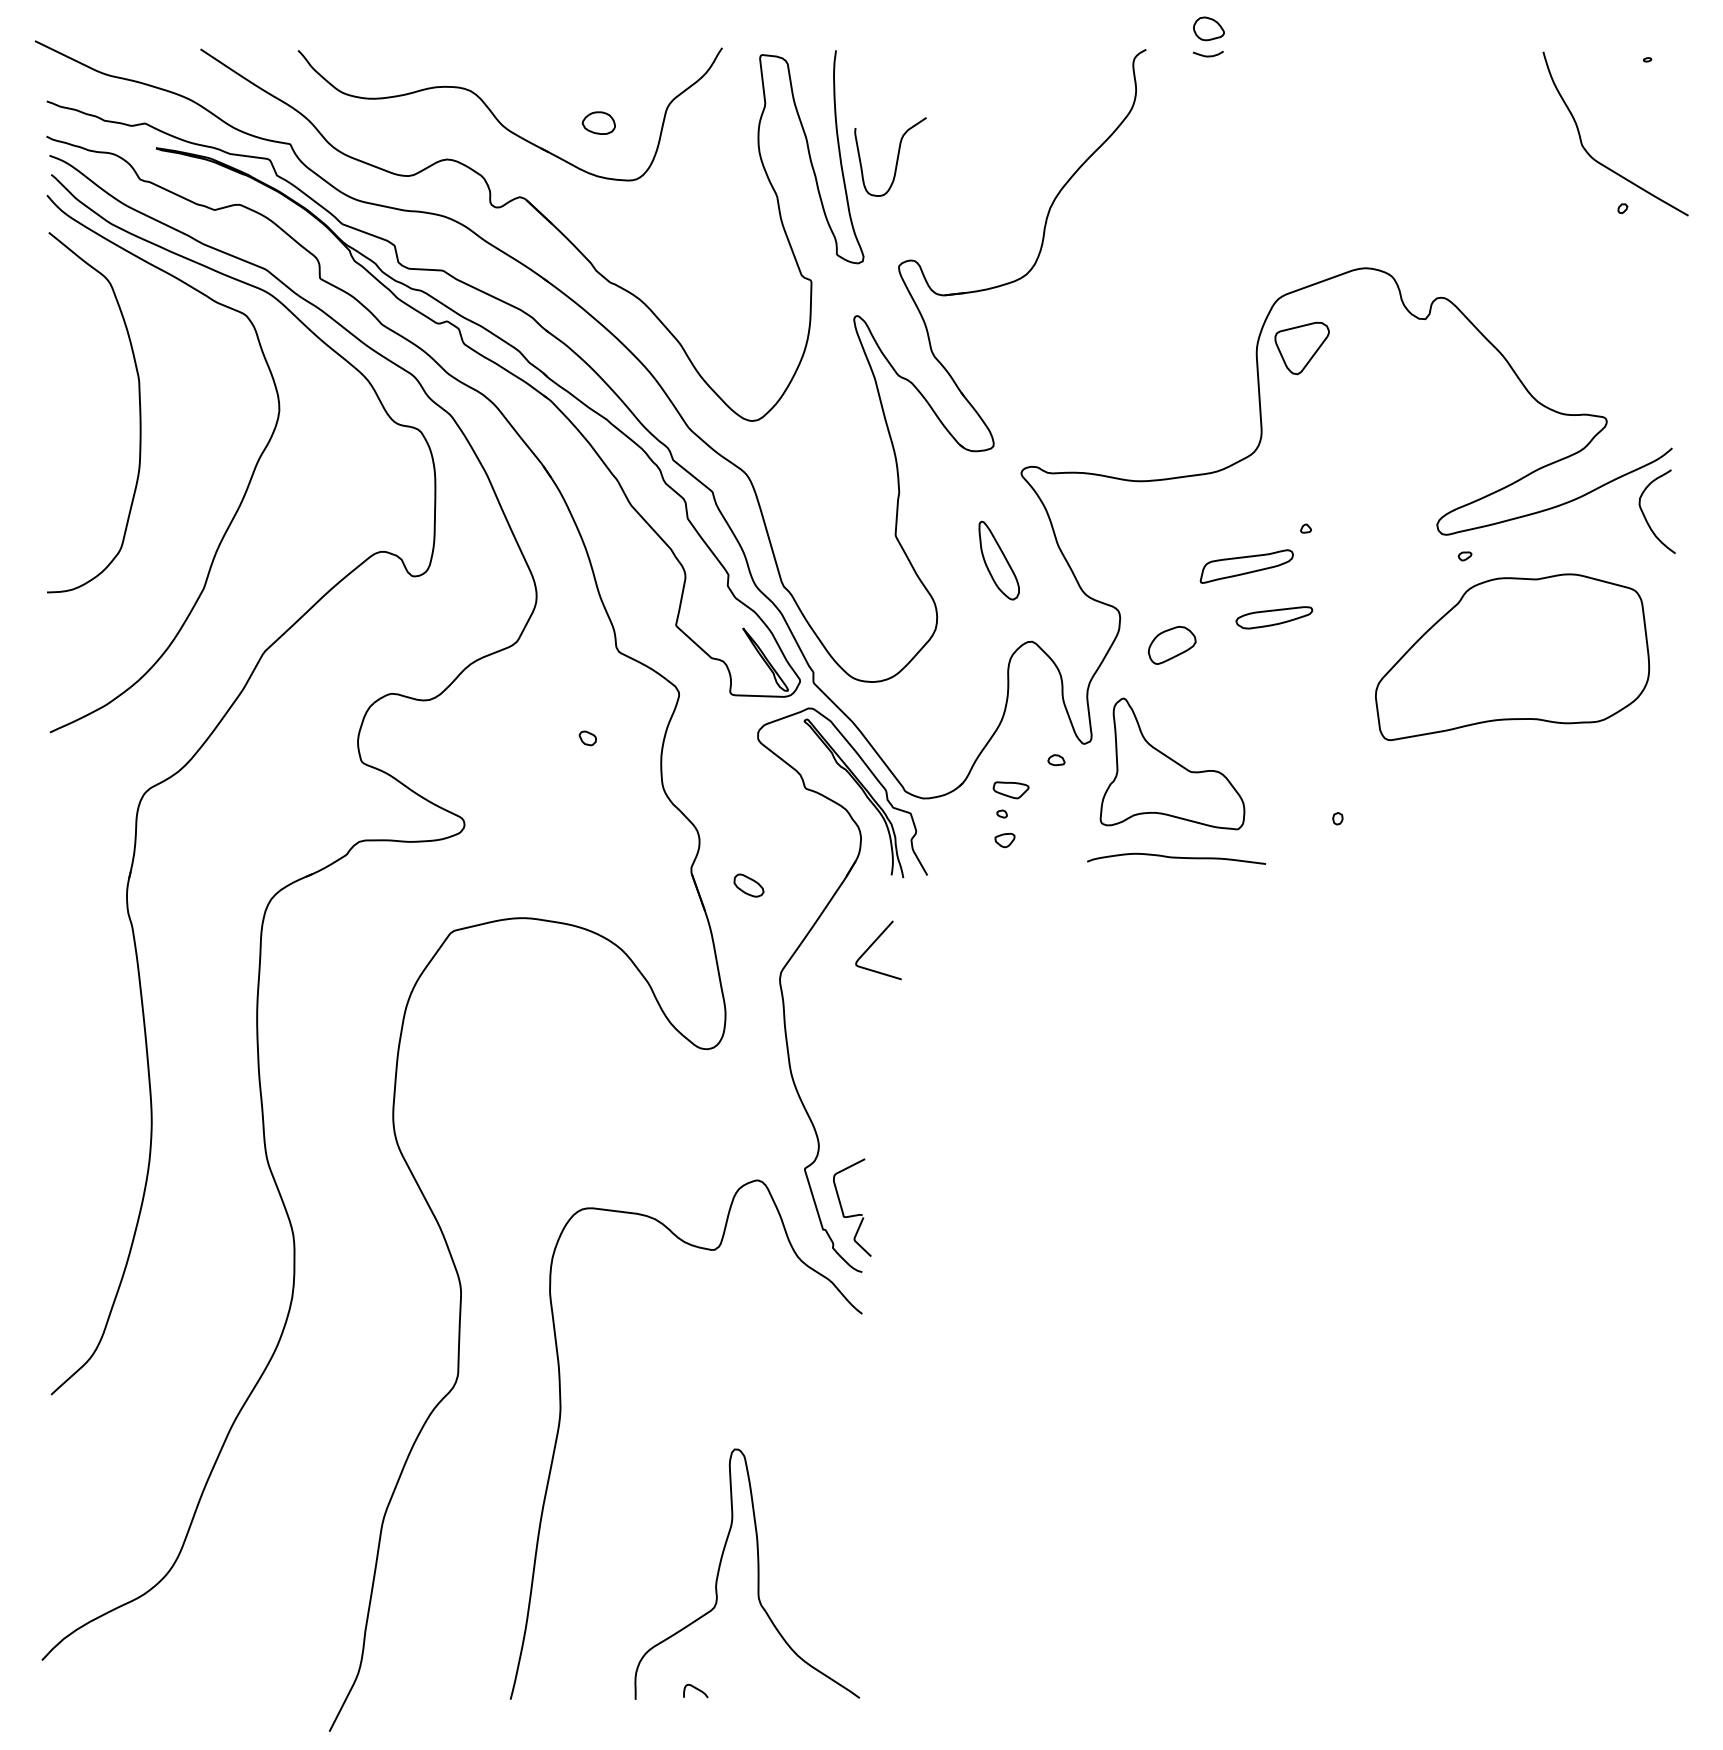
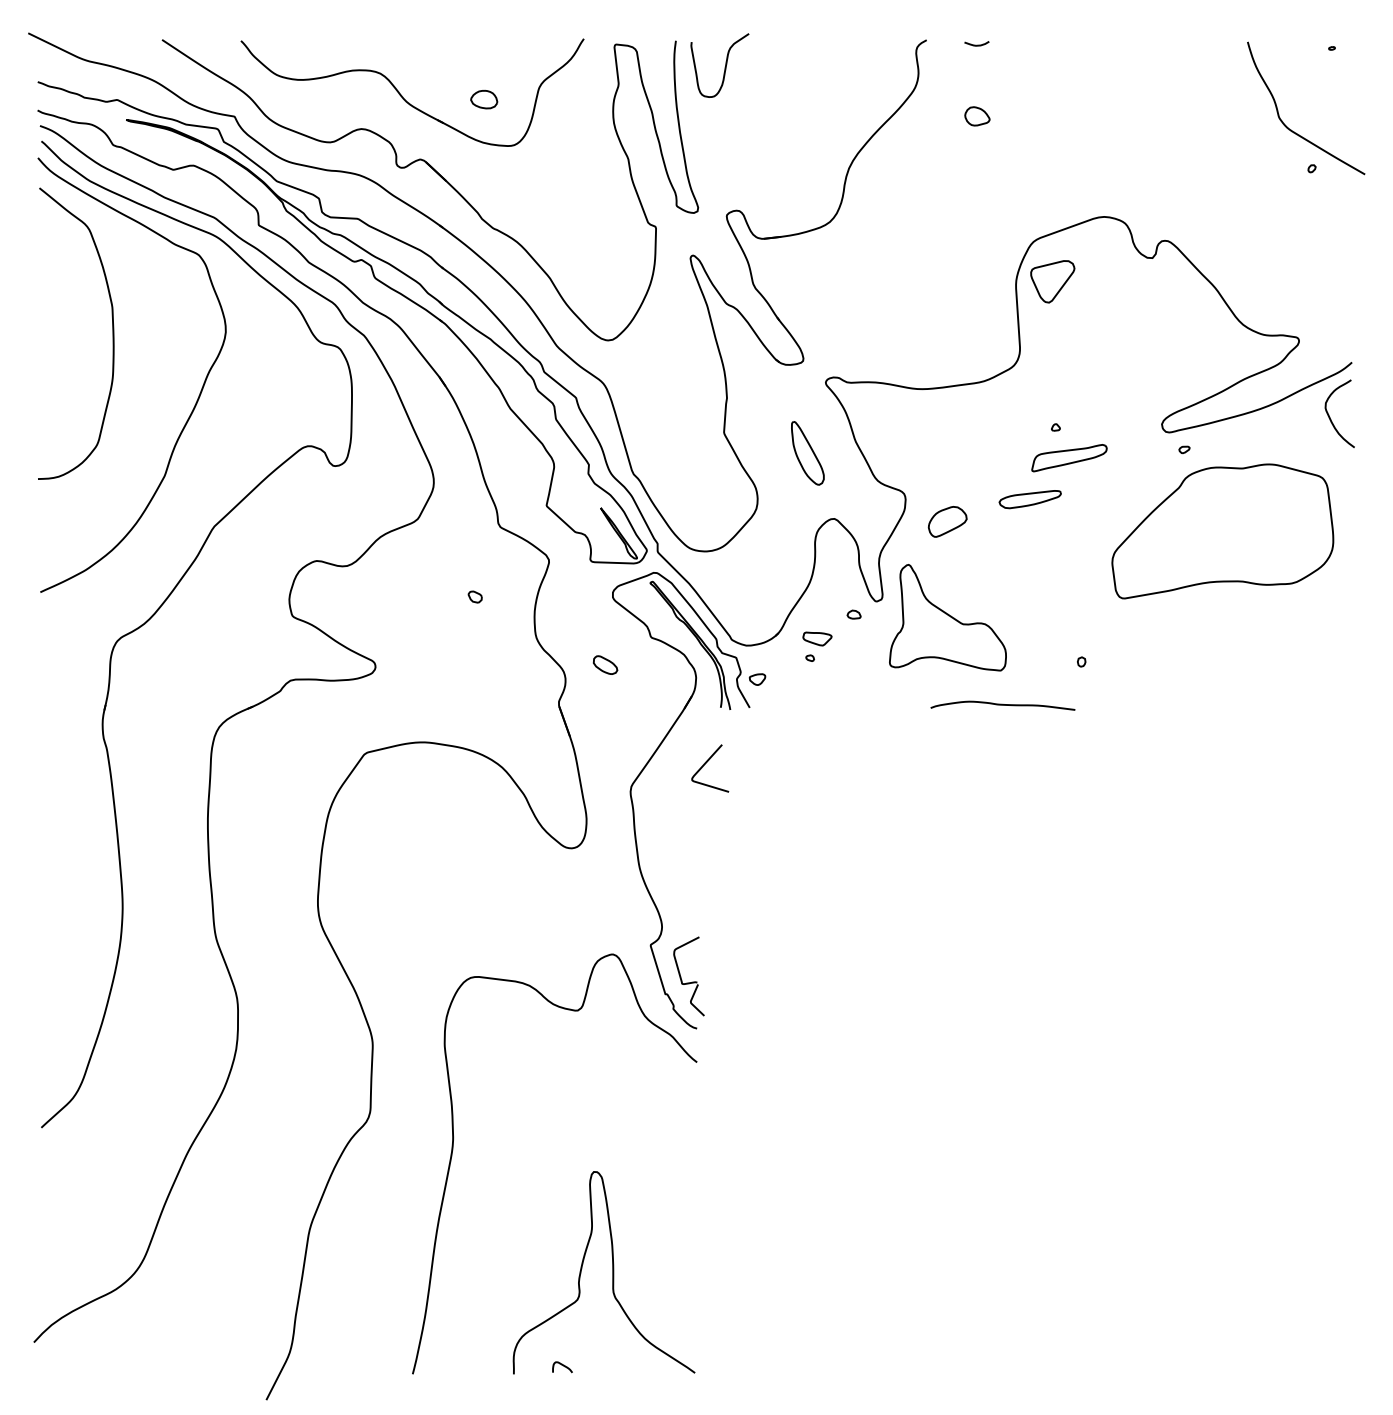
part: (1208, 28) -> (977, 116), moved
curve: (896, 158) -> (724, 66), moved
part: (1246, 566) -> (1069, 458), moved
part: (1004, 840) -> (757, 679), moved
curve: (1176, 858) -> (1002, 705), moved
part: (748, 885) -> (605, 665), moved

